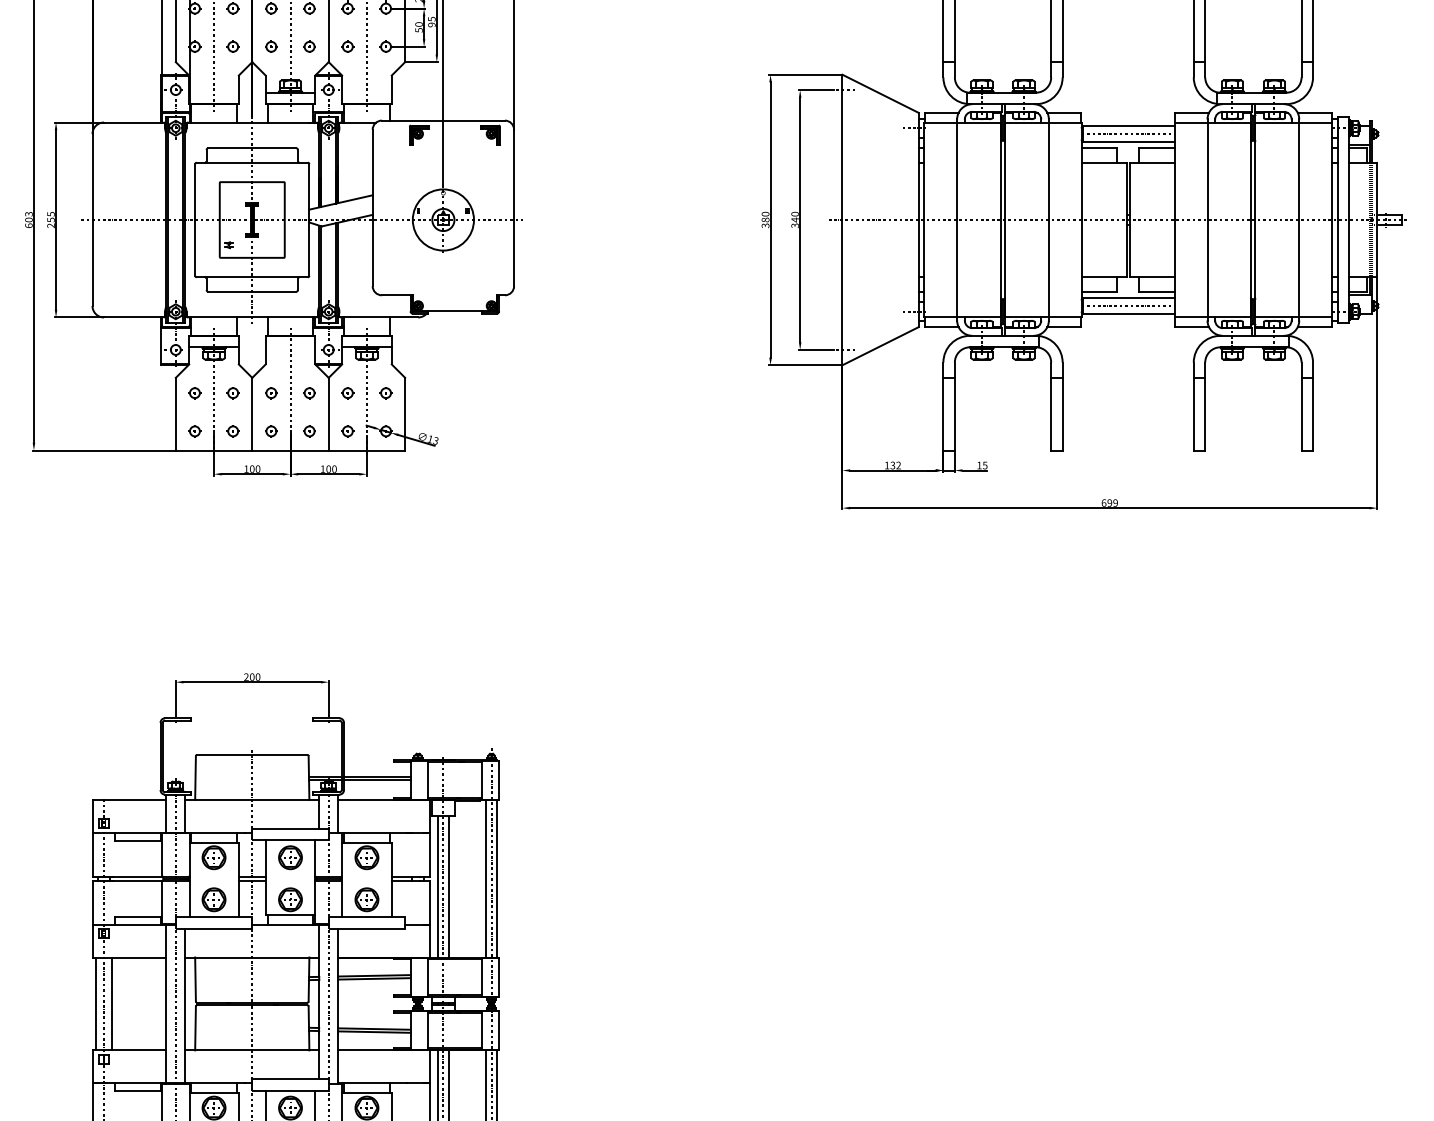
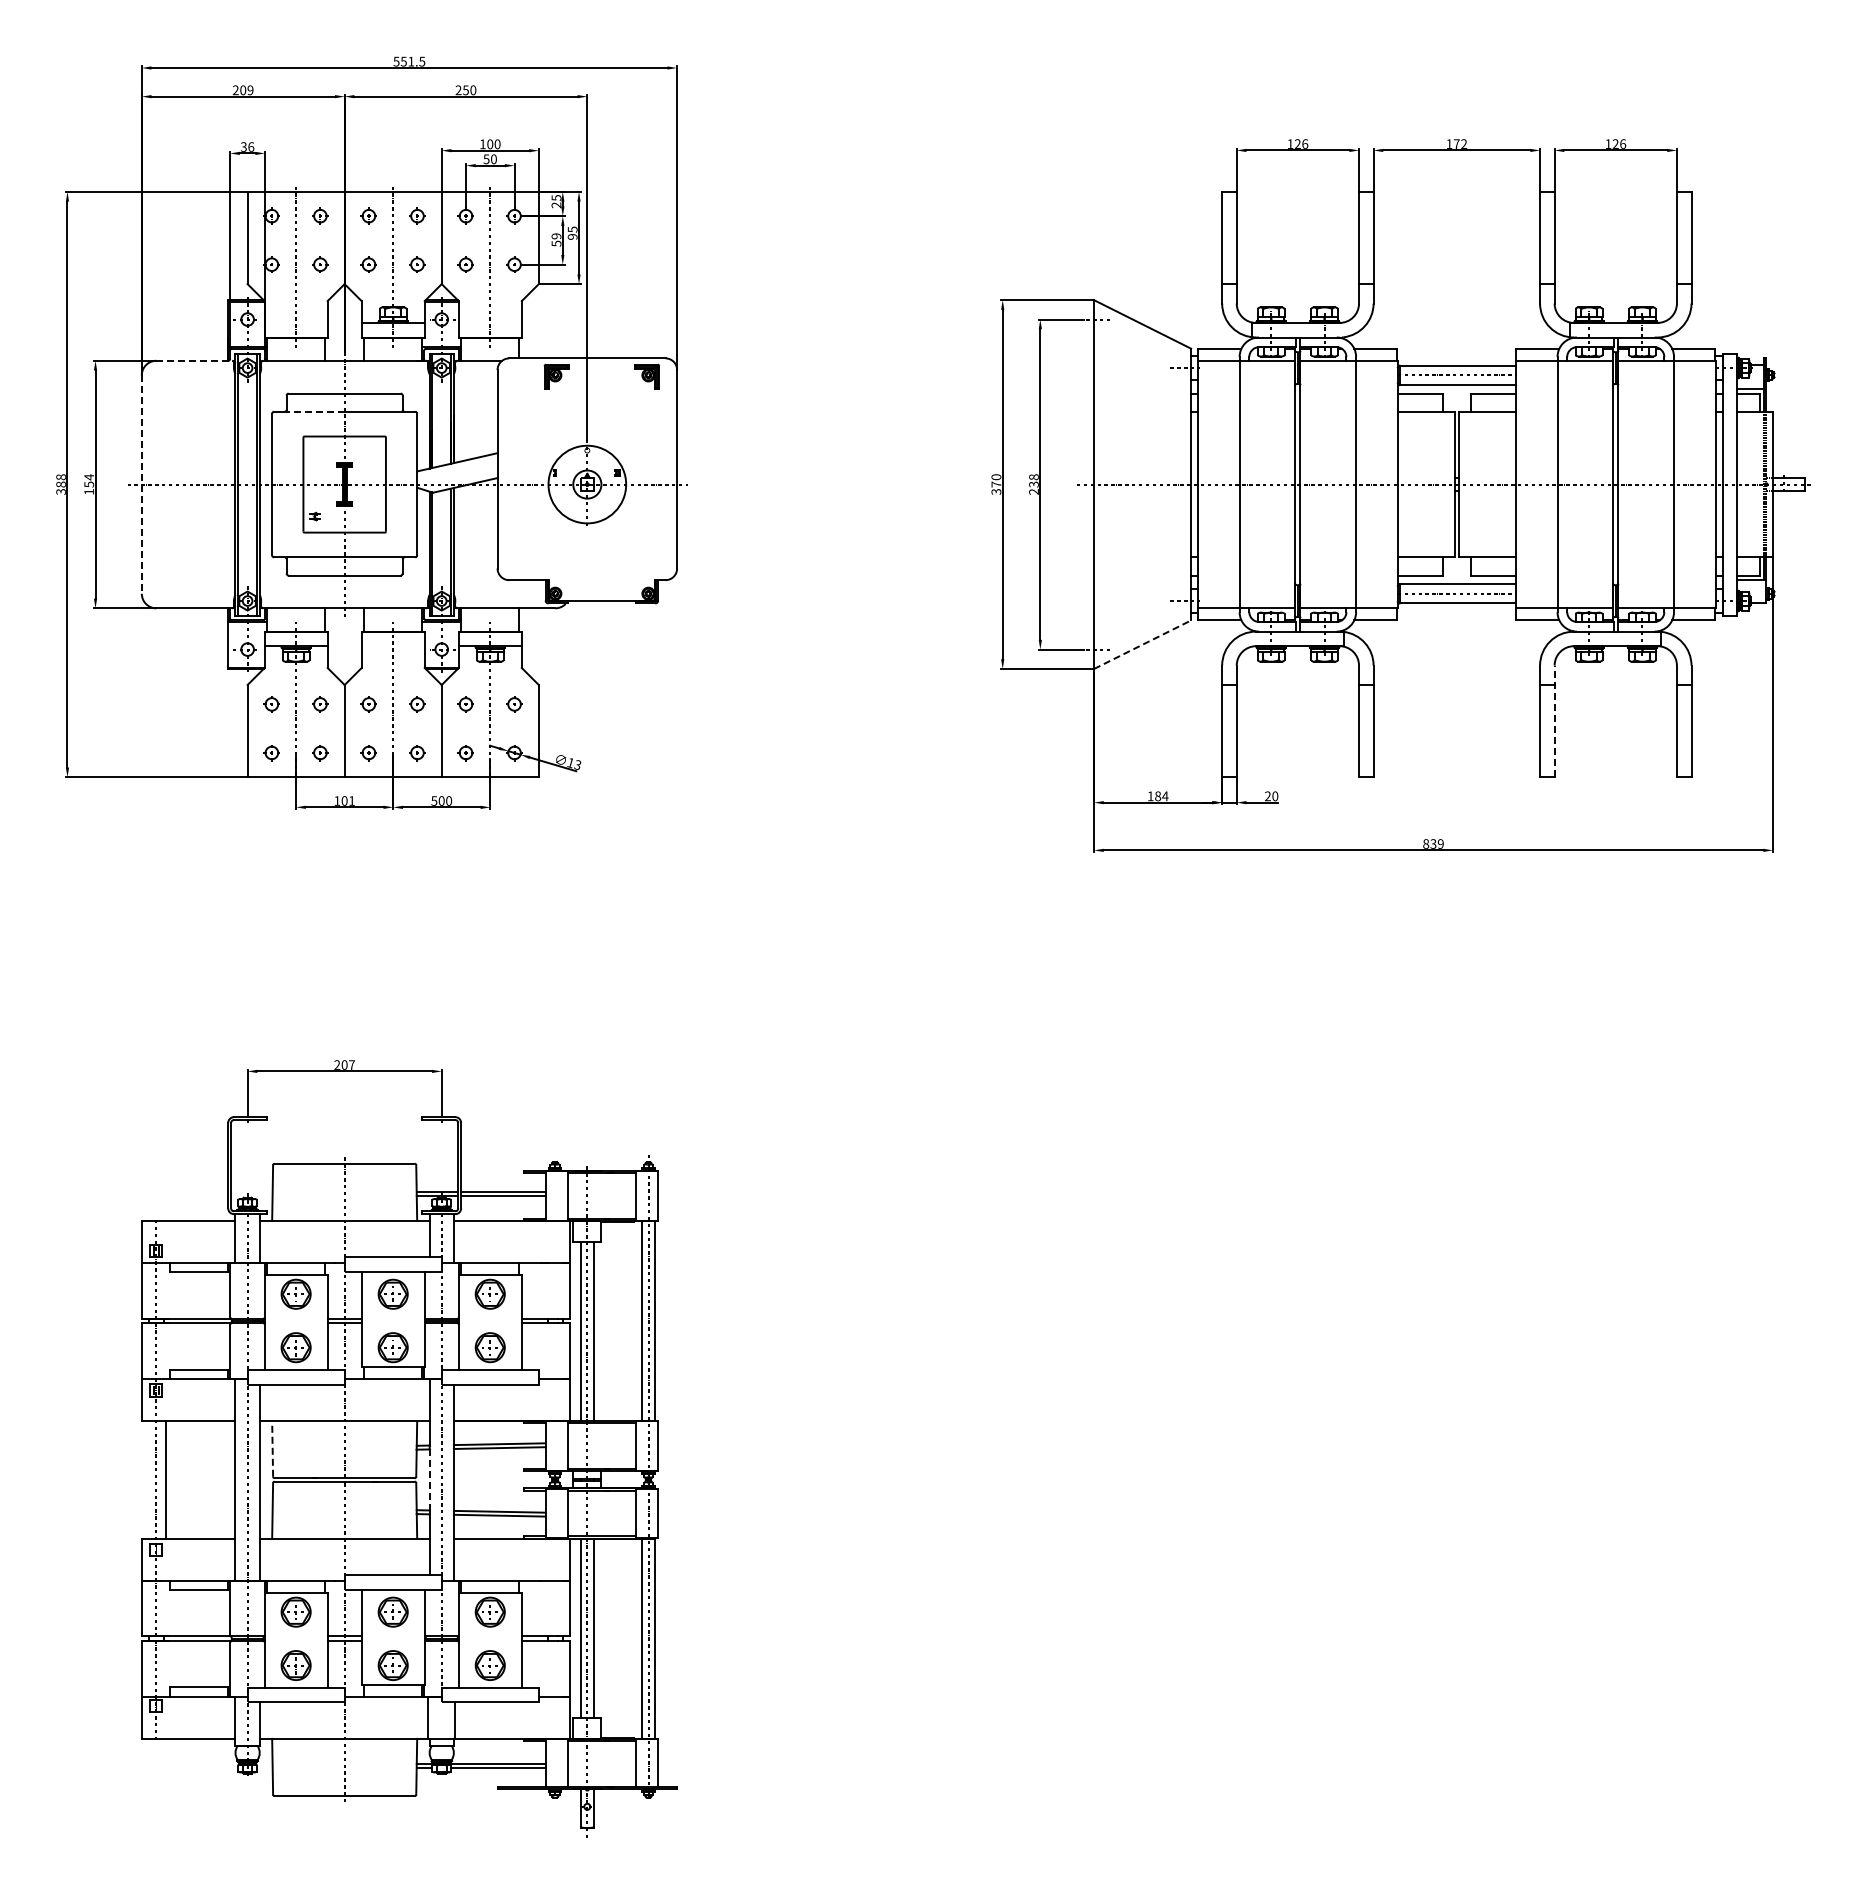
text: (419, 24) -> (556, 236), 50 -> 59
line: (134, 122) -> (195, 360), solid -> dashed
line: (228, 162) -> (314, 411), solid -> dashed
text: (28, 219) -> (60, 484), 603 -> 388
text: (51, 219) -> (89, 484), 255 -> 154
text: (765, 219) -> (996, 484), 380 -> 370
text: (794, 219) -> (1033, 484), 340 -> 238
line: (92, 220) -> (141, 485), solid -> dashed
line: (881, 345) -> (1143, 644), solid -> dashed
line: (1205, 406) -> (1554, 721), solid -> dashed
text: (895, 465) -> (1161, 796), 132 -> 184
text: (982, 465) -> (1271, 796), 15 -> 20
text: (257, 468) -> (351, 800), 100 -> 101
text: (323, 468) -> (434, 800), 100 -> 500
text: (1106, 502) -> (1429, 843), 699 -> 839
text: (257, 676) -> (351, 1064), 200 -> 207
line: (195, 979) -> (272, 1448), solid -> dashed
line: (96, 1003) -> (146, 1479), removed
line: (319, 1003) -> (429, 1479), solid -> dashed

